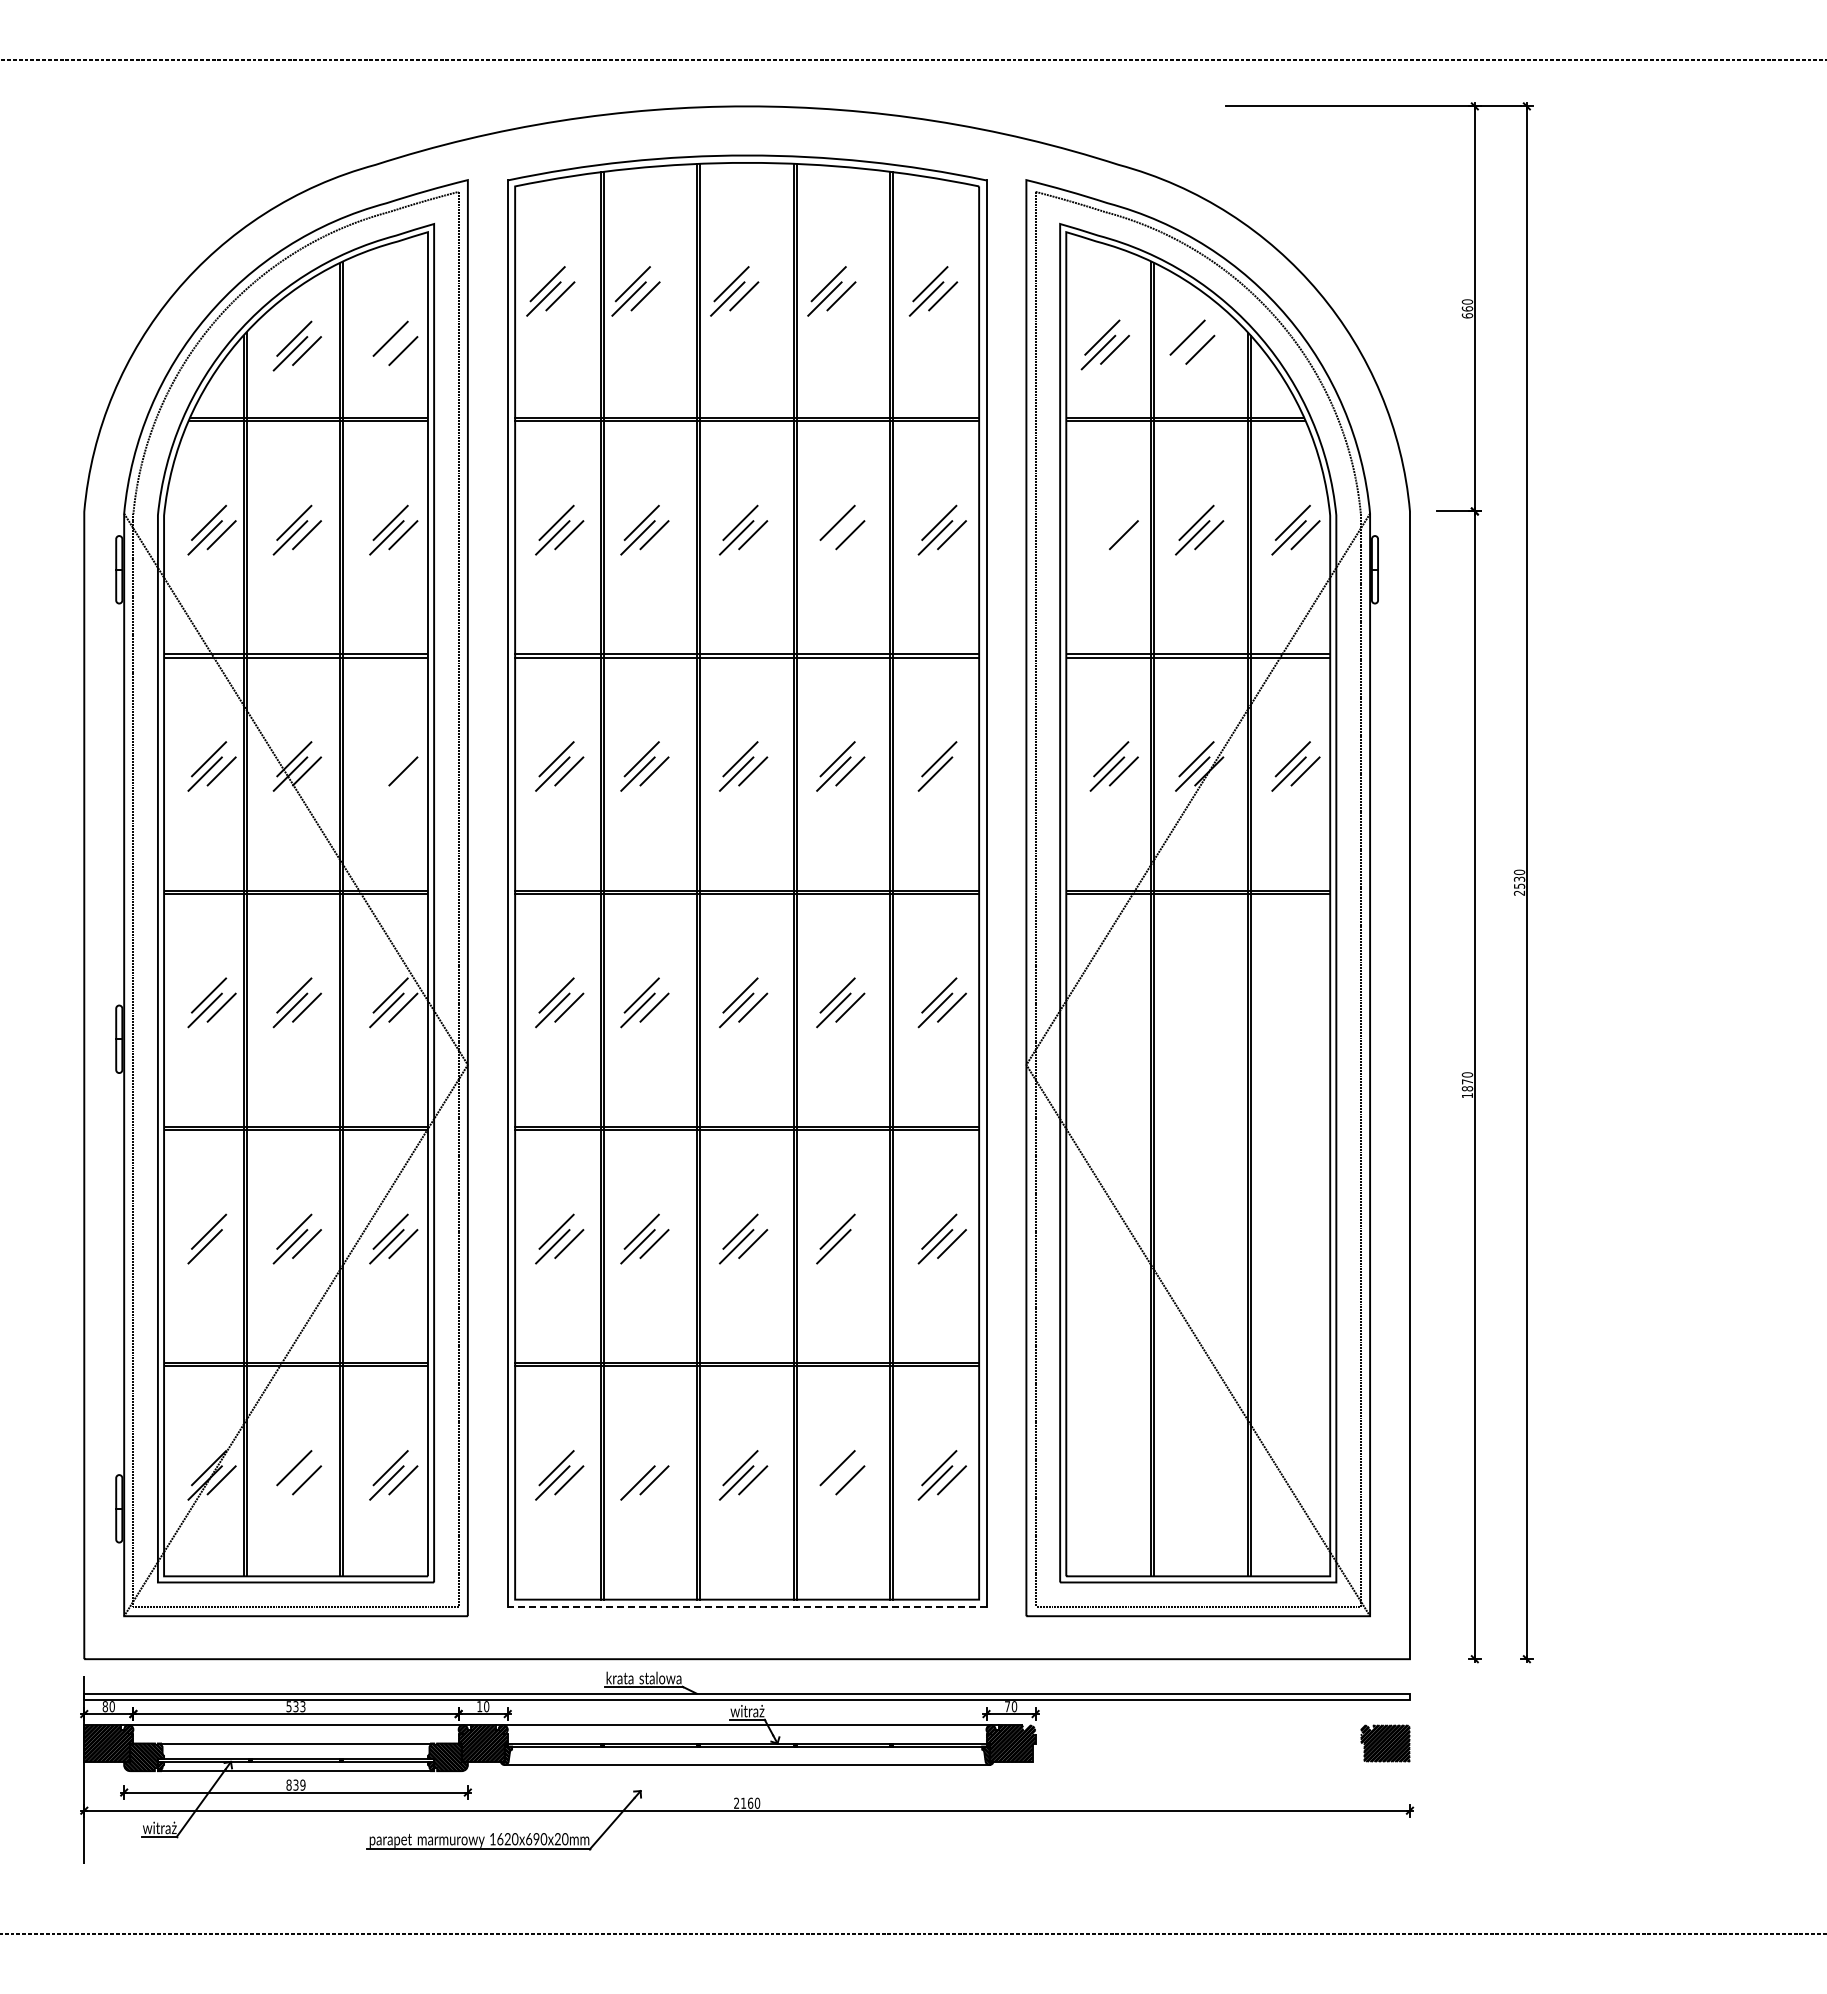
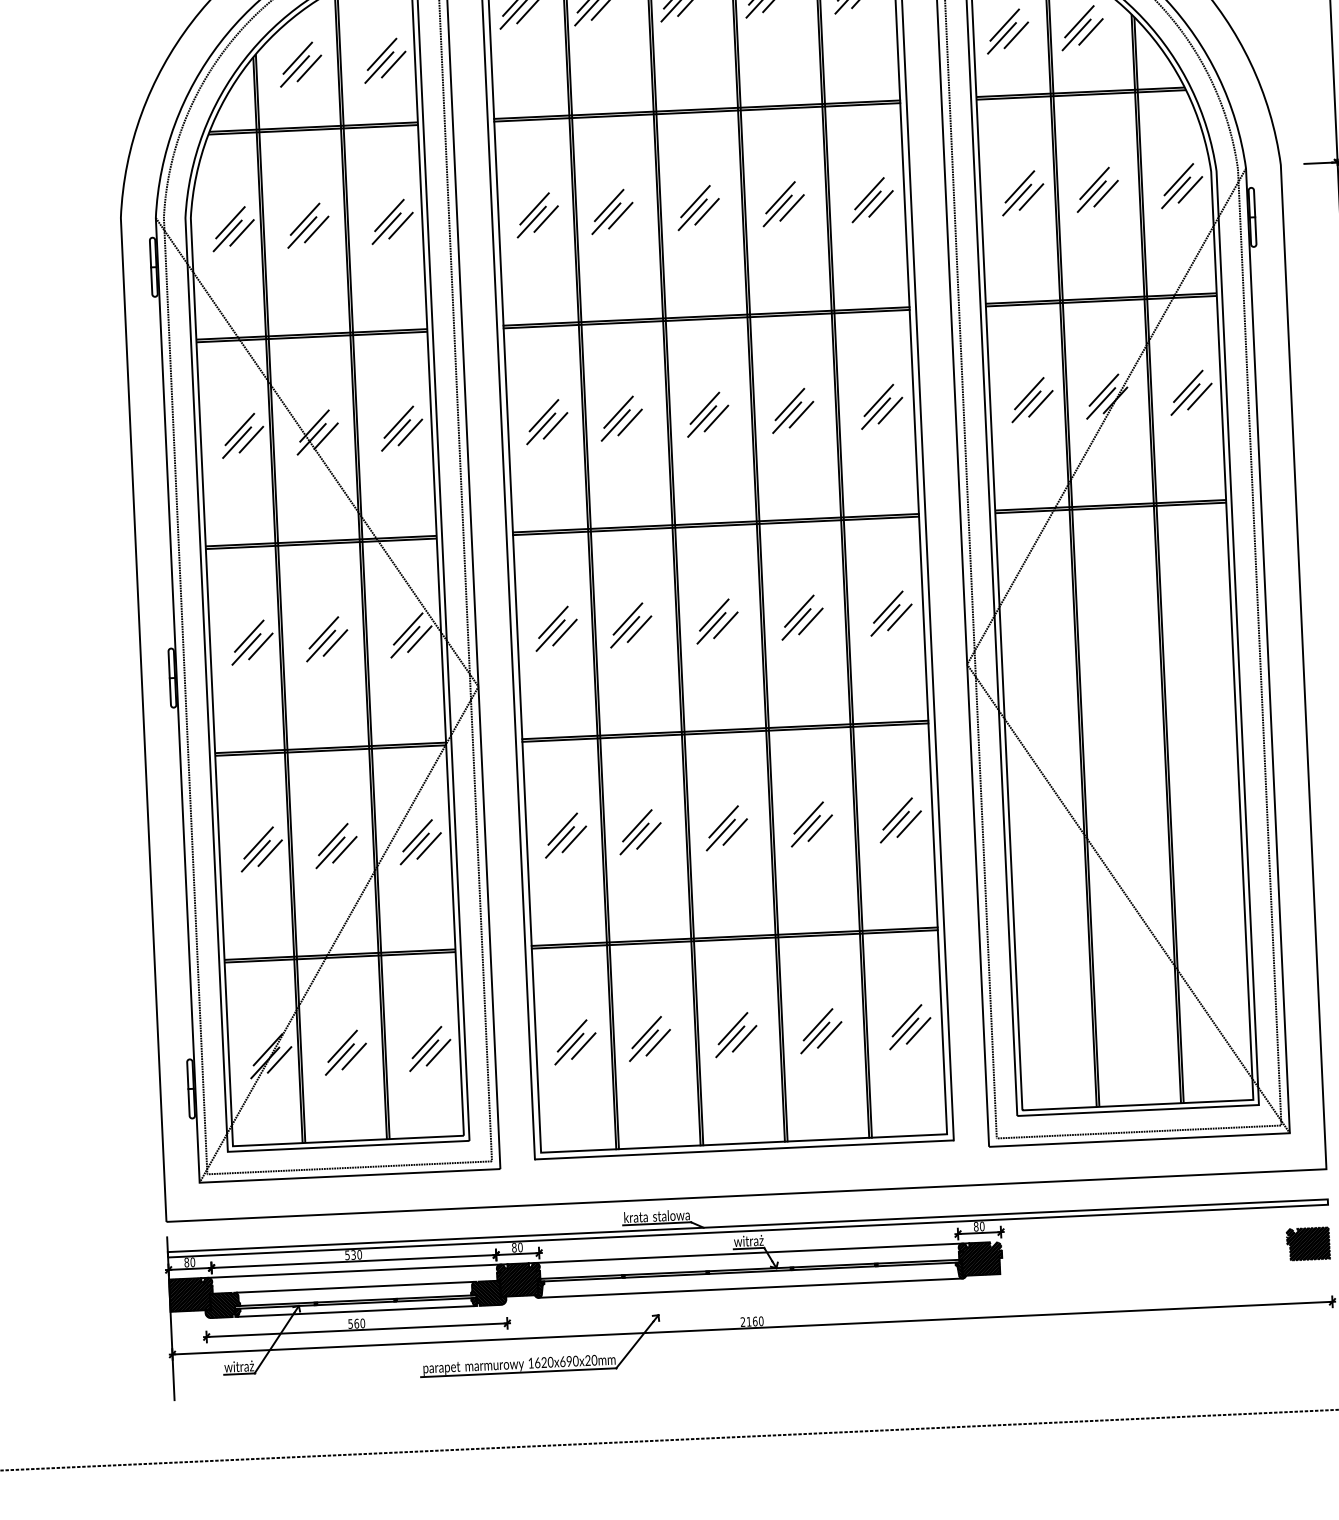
line: (1183, 352) -> (1076, 34), added
line: (386, 353) -> (379, 67), added
part: (1109, 529) -> (1018, 192), added
line: (833, 537) -> (777, 210), added
part: (388, 766) -> (397, 428), added
line: (951, 771) -> (890, 410), added
line: (221, 1243) -> (270, 852), added
line: (850, 1243) -> (820, 827), added
line: (641, 1468) -> (646, 1032), added
line: (290, 1482) -> (339, 1059), added
line: (833, 1482) -> (815, 1037), added
line: (746, 1607) -> (743, 1150), dashed -> solid
text: (302, 1706) -> (359, 1254), 533 -> 530
text: (479, 1706) -> (514, 1247), 10 -> 80
text: (1007, 1706) -> (976, 1226), 70 -> 80
text: (295, 1784) -> (356, 1323), 839 -> 560

